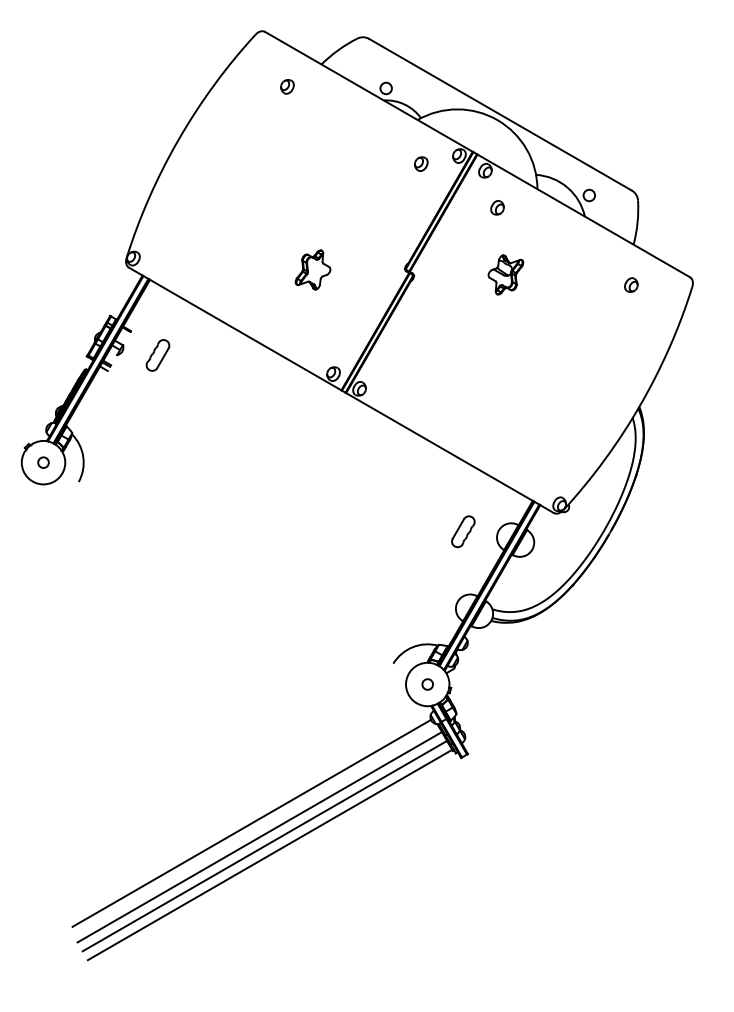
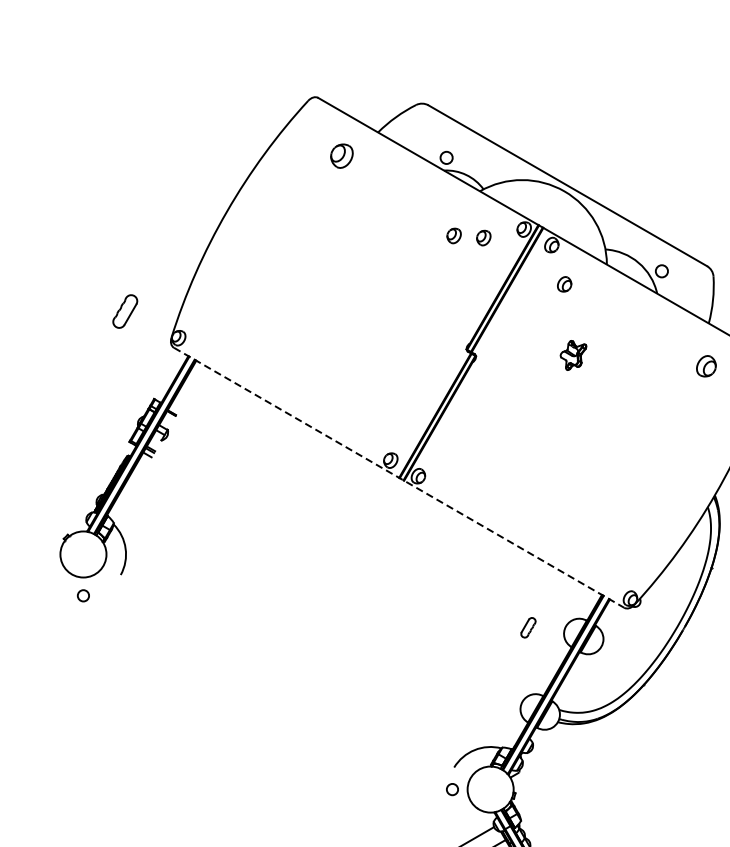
part: (287, 86) -> (342, 155), size x1.6
part: (393, 161) -> (454, 235), added
part: (312, 269) -> (368, 349), removed
part: (505, 274) -> (573, 355), size x0.7
part: (631, 284) -> (706, 365), size x1.4
part: (157, 355) -> (124, 311), moved
line: (341, 390) -> (399, 477), solid -> dashed
circle: (43, 462) -> (83, 595), moved
part: (463, 531) -> (528, 627), size x0.6
circle: (427, 684) -> (452, 789), moved

